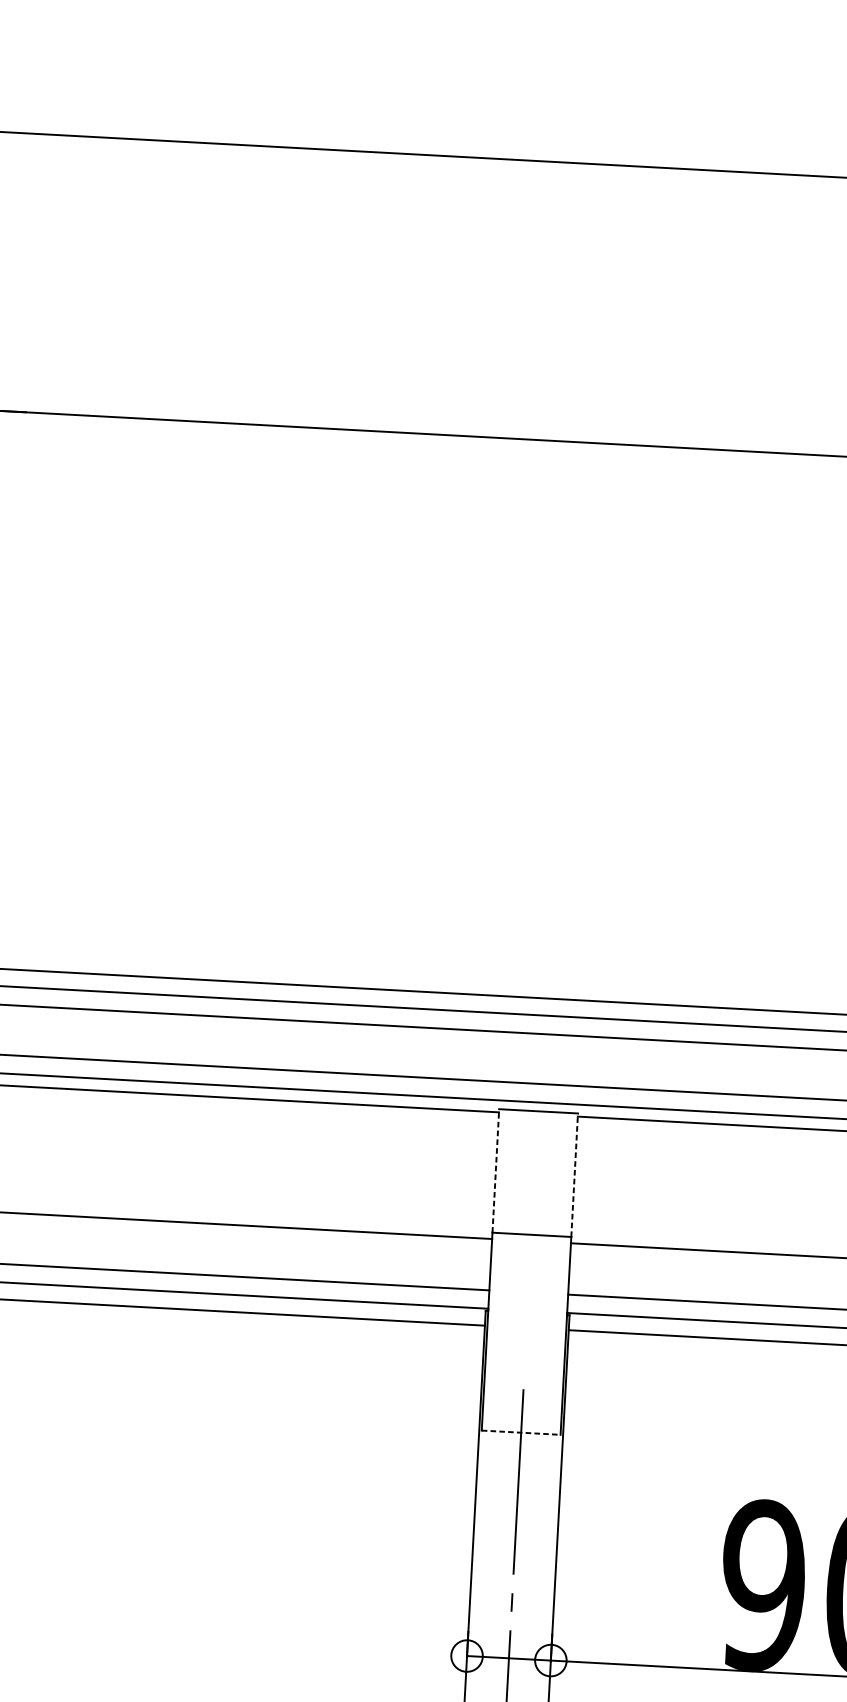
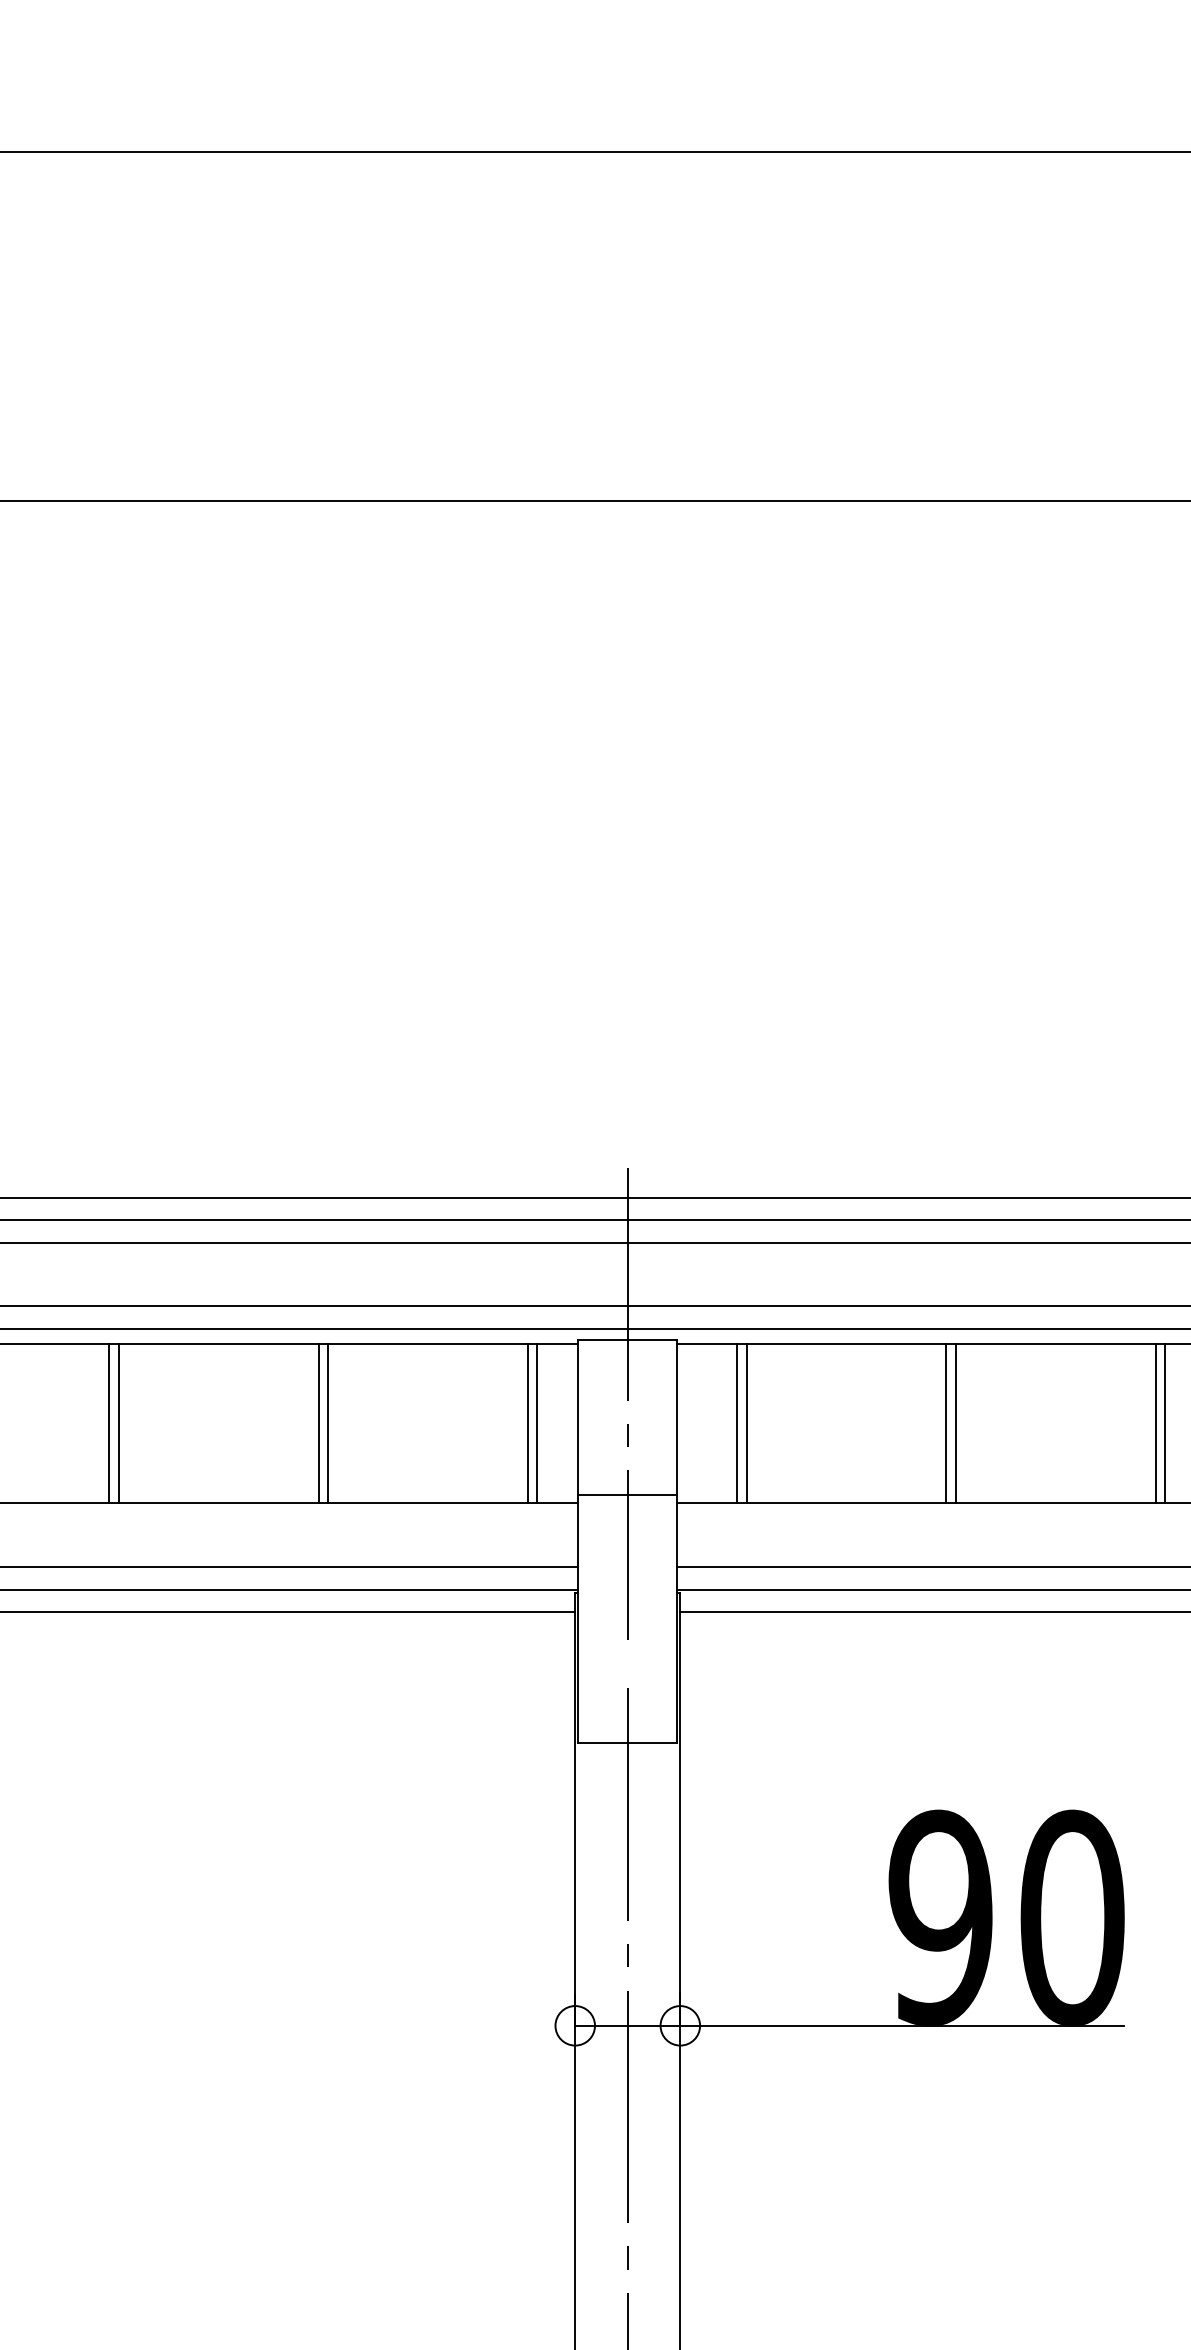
line: (121, 1155) -> (109, 1423), added
line: (128, 1155) -> (118, 1423), added
line: (535, 1161) -> (627, 1403), added
line: (288, 1164) -> (318, 1423), added
line: (296, 1164) -> (328, 1423), added
line: (495, 1170) -> (578, 1416), dashed -> solid
line: (454, 1173) -> (527, 1423), added
line: (462, 1173) -> (537, 1423), added
line: (574, 1174) -> (677, 1416), dashed -> solid
line: (622, 1182) -> (737, 1423), added
line: (629, 1183) -> (746, 1423), added
line: (789, 1191) -> (946, 1423), added
line: (796, 1192) -> (955, 1423), added
line: (521, 1432) -> (628, 1742), dashed -> solid

